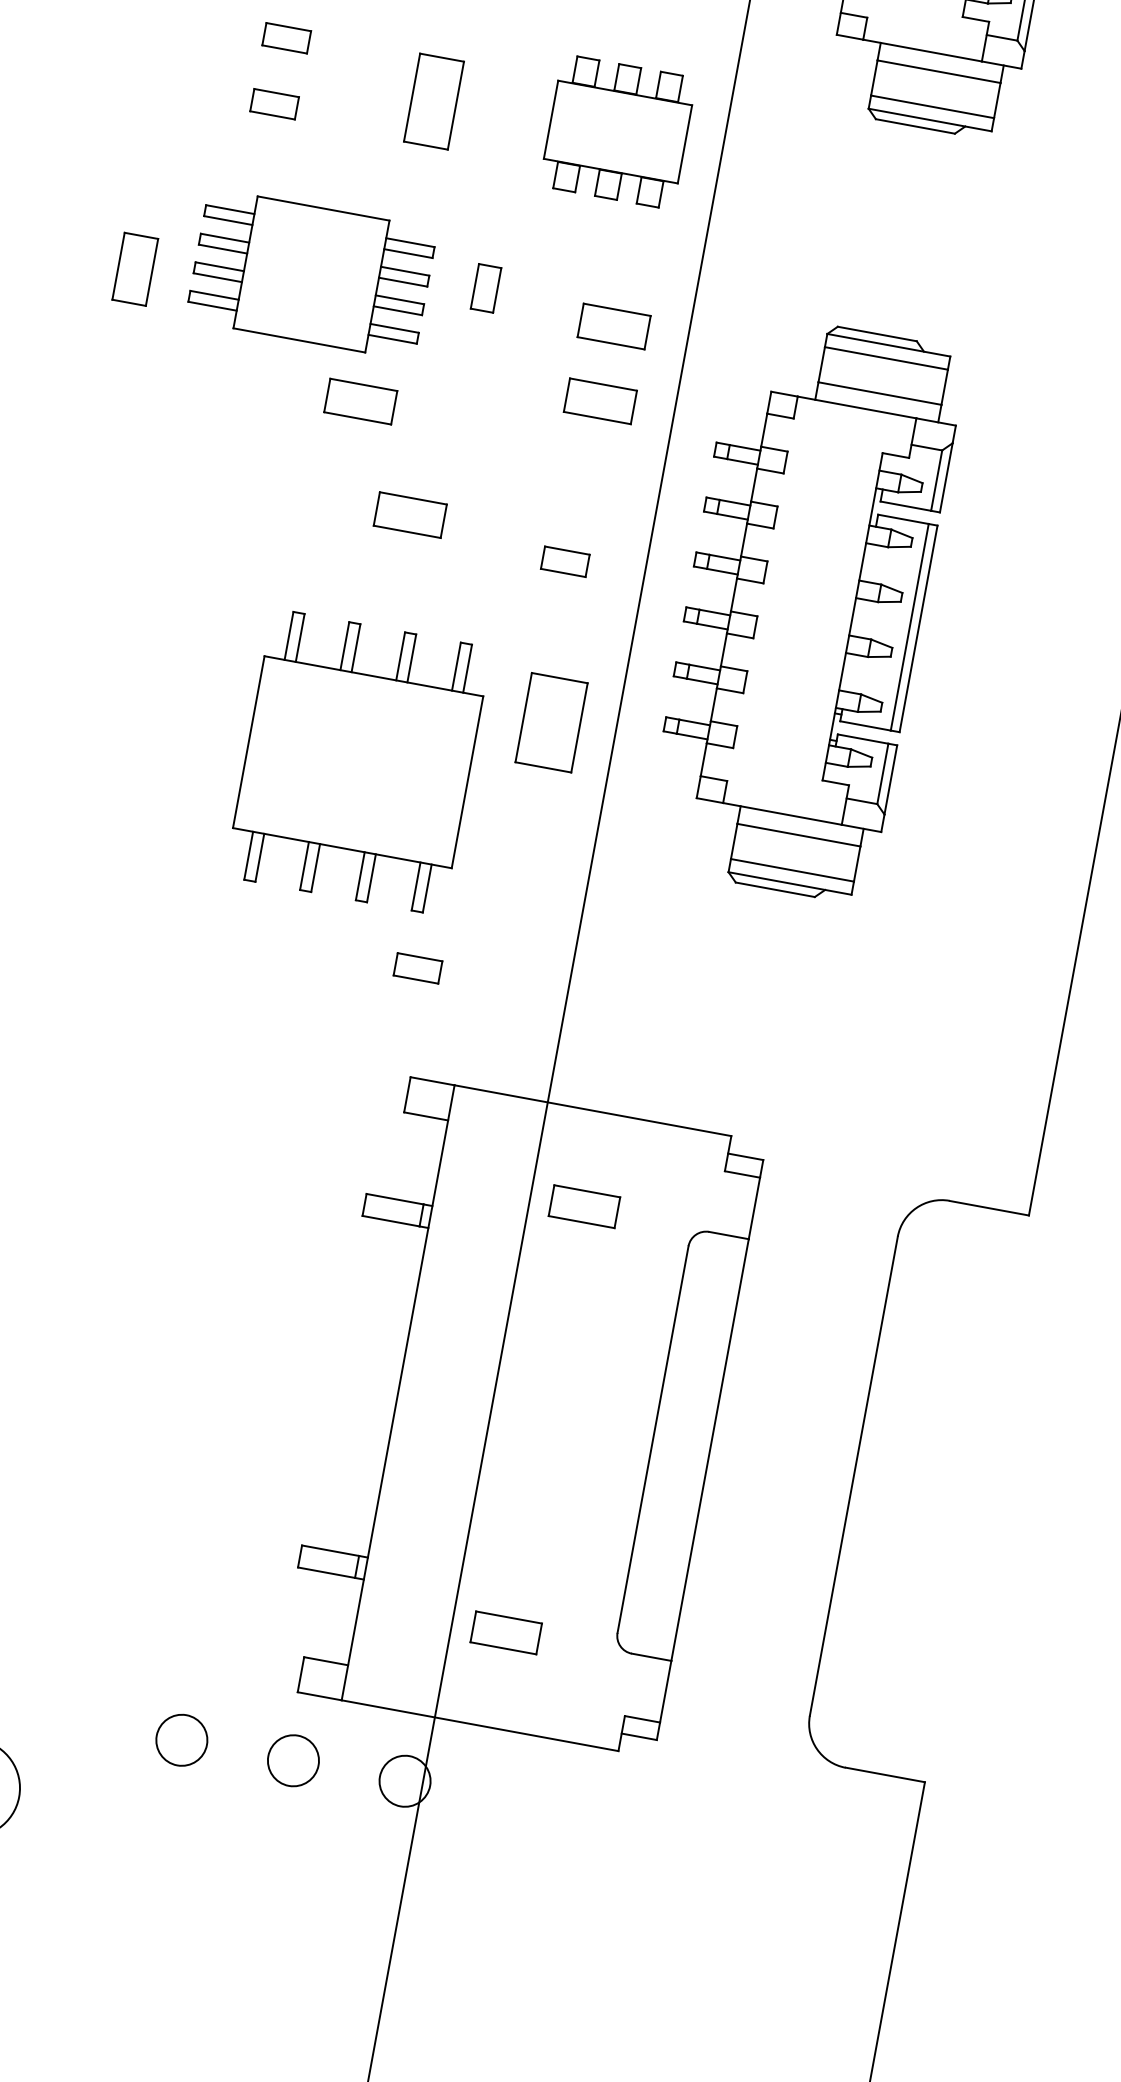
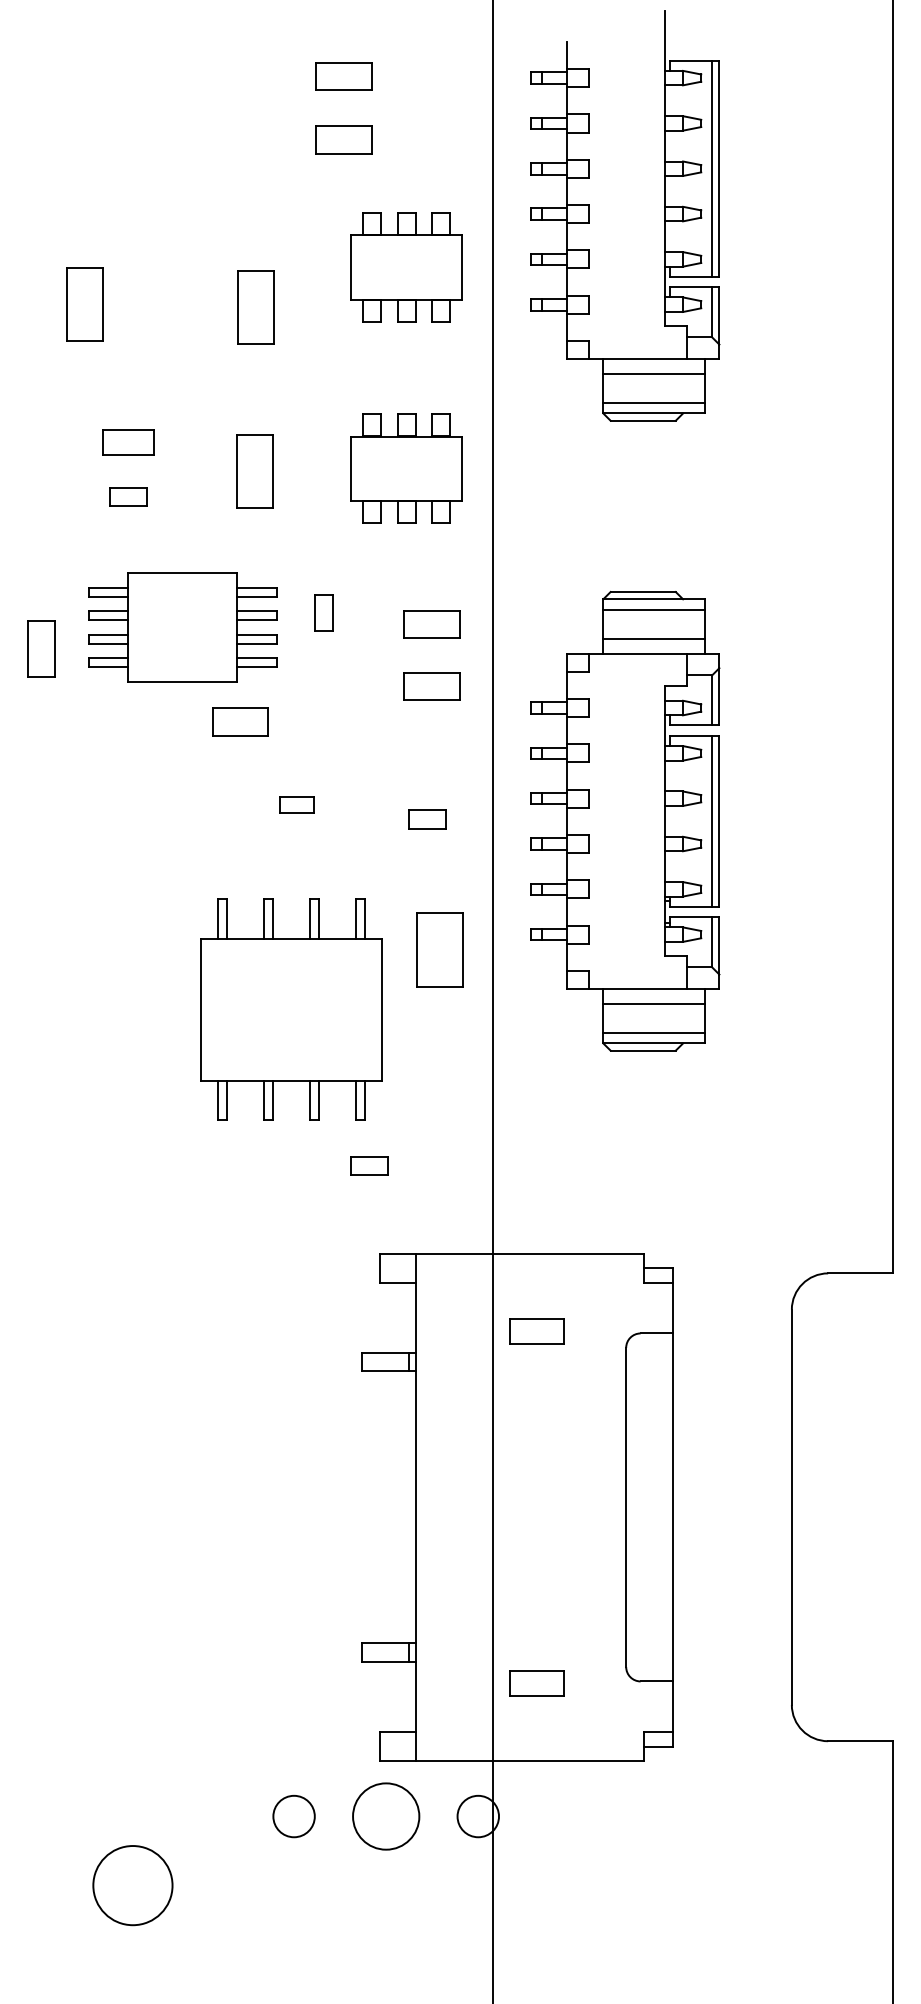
part: (286, 38) -> (128, 442), size x1.4
part: (409, 514) -> (296, 804), size x0.6
circle: (292, 1760) -> (385, 1816), size x1.6

